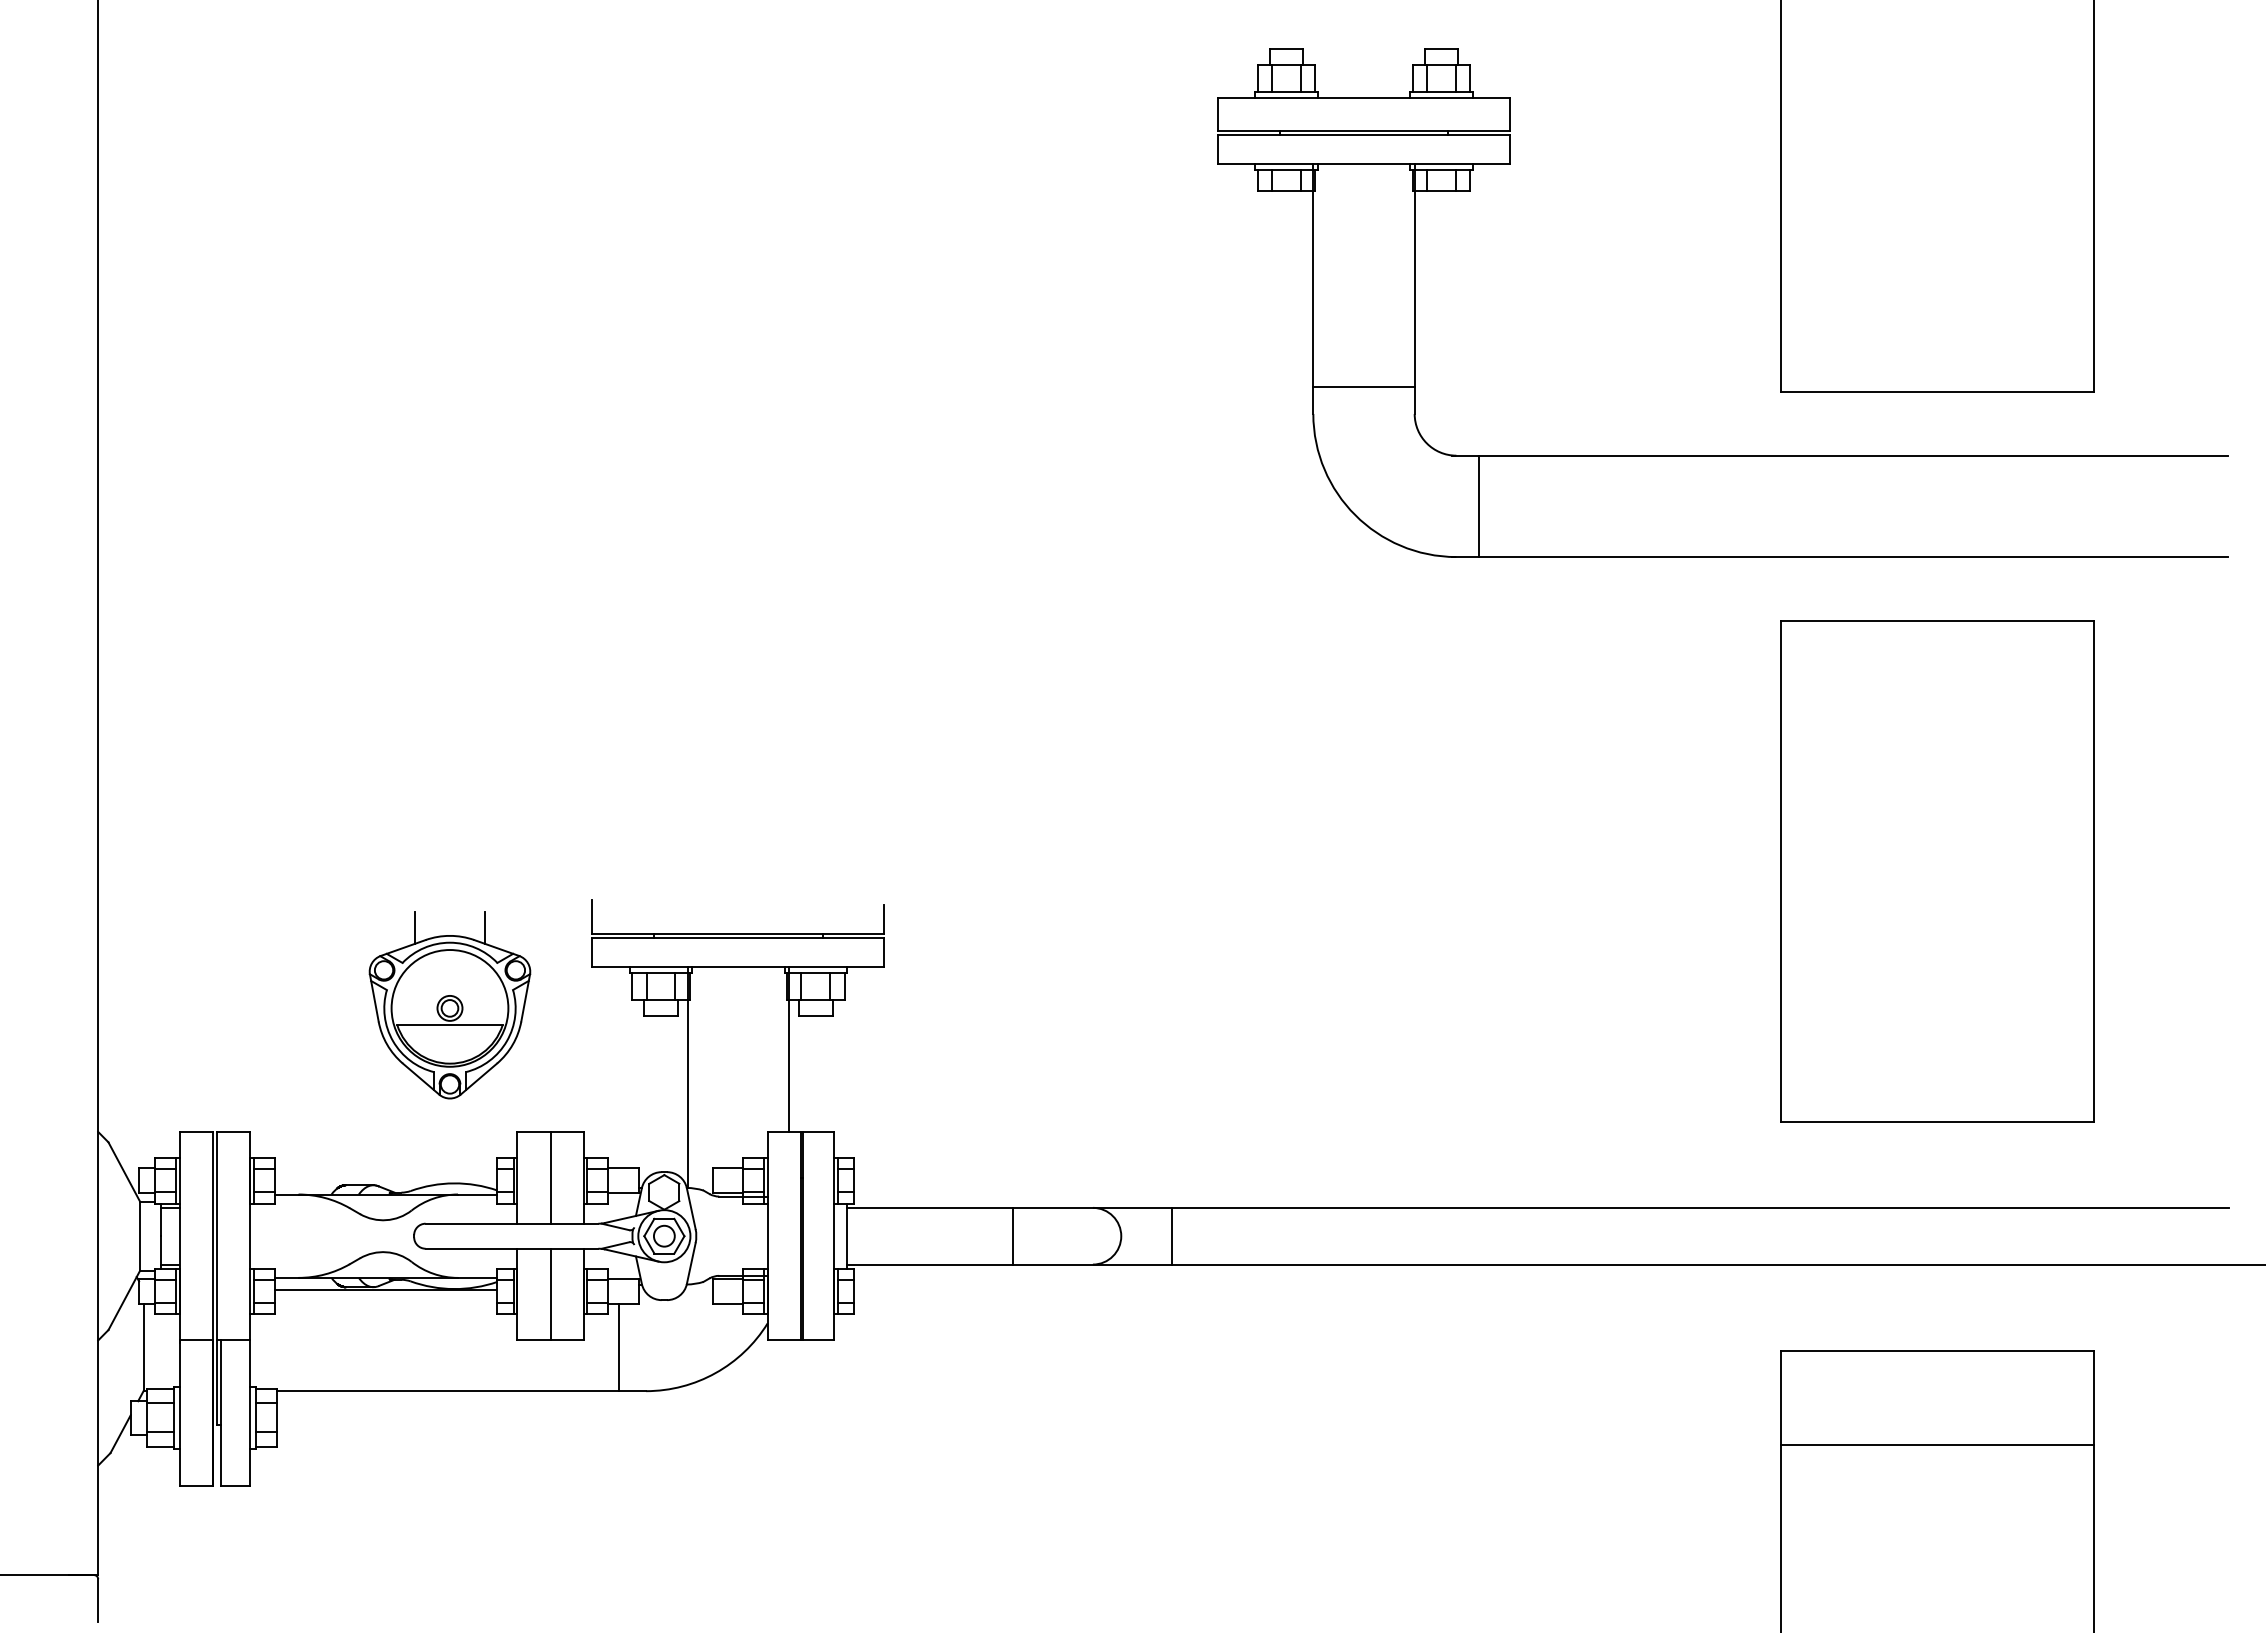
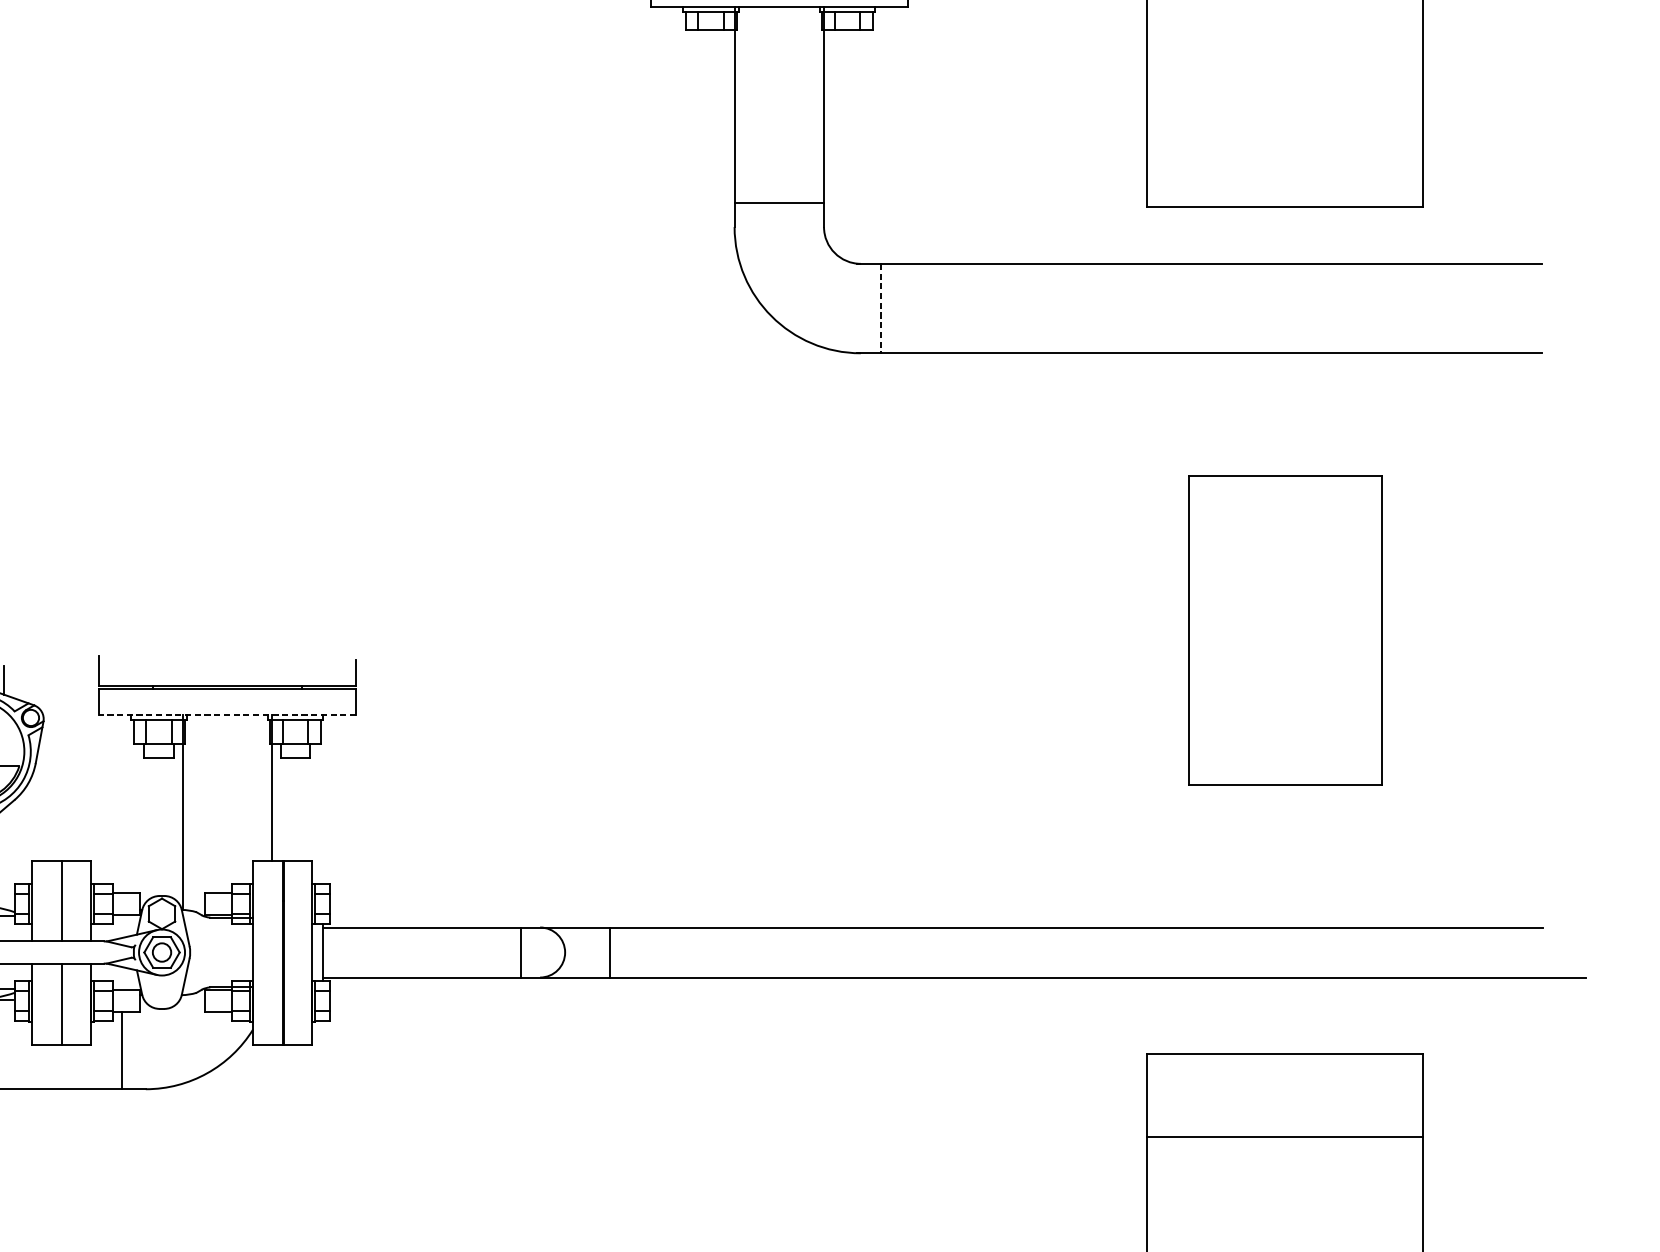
line: (1479, 506) -> (881, 308), solid -> dashed
part: (1937, 871) -> (1285, 630), size x0.7
line: (738, 967) -> (227, 715), solid -> dashed
line: (1013, 1235) -> (521, 951), moved

